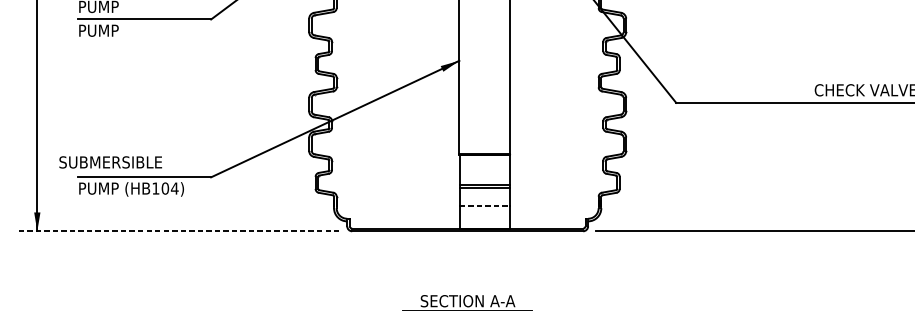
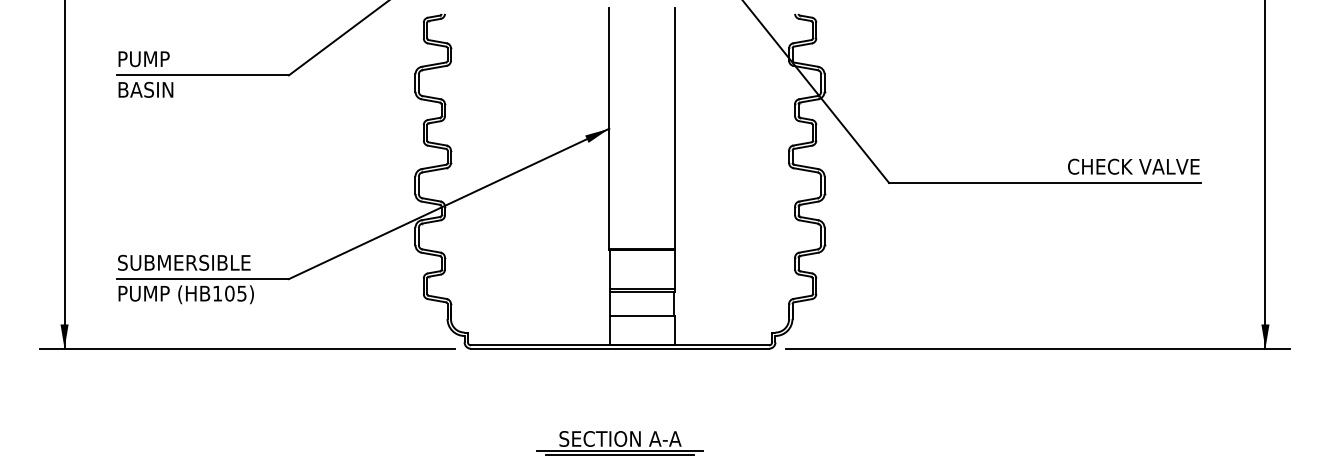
text: (100, 30) -> (146, 89), PUMP -> BASIN
text: (110, 162) -> (184, 262), moved
text: (175, 188) -> (242, 293), (HB104) -> (HB105)
line: (485, 205) -> (642, 315), dashed -> solid
line: (178, 231) -> (246, 348), dashed -> solid

